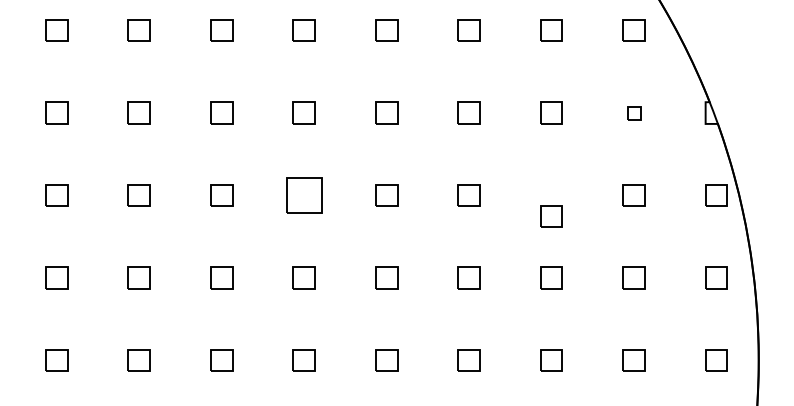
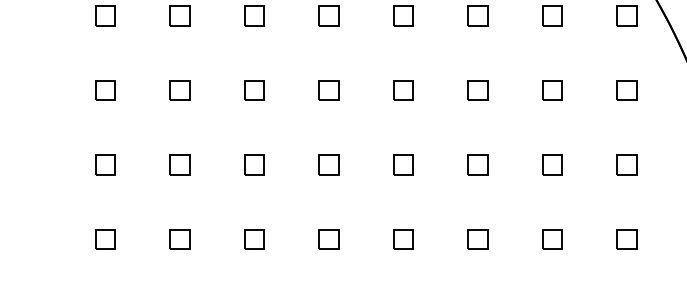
part: (633, 112) -> (626, 90), size x1.67
part: (303, 195) -> (328, 165), size x0.62
part: (551, 216) -> (552, 165), moved

